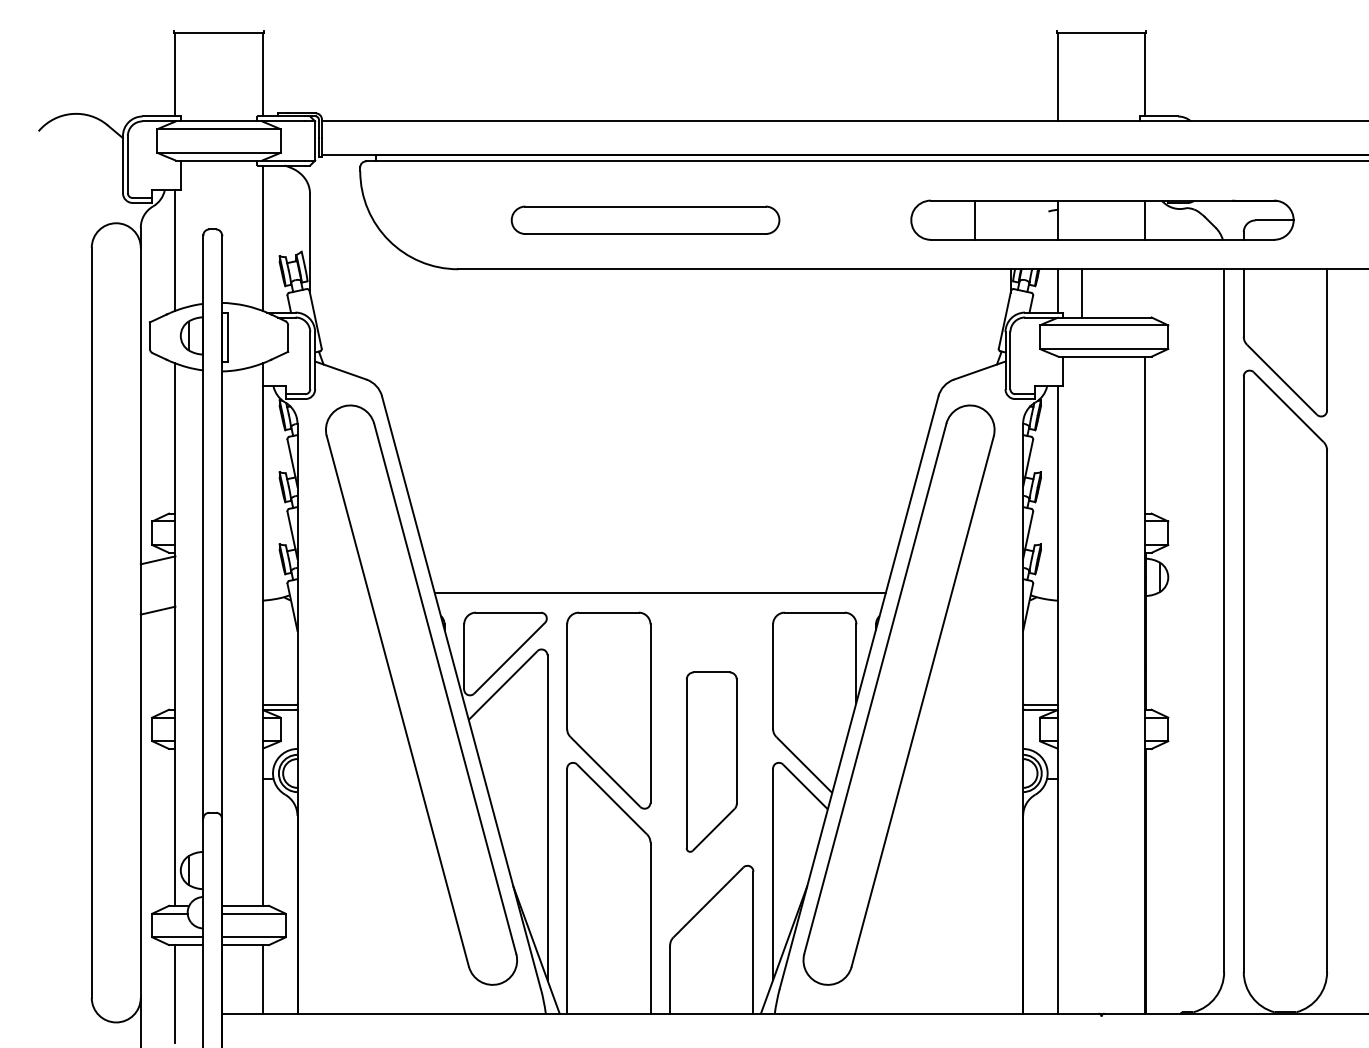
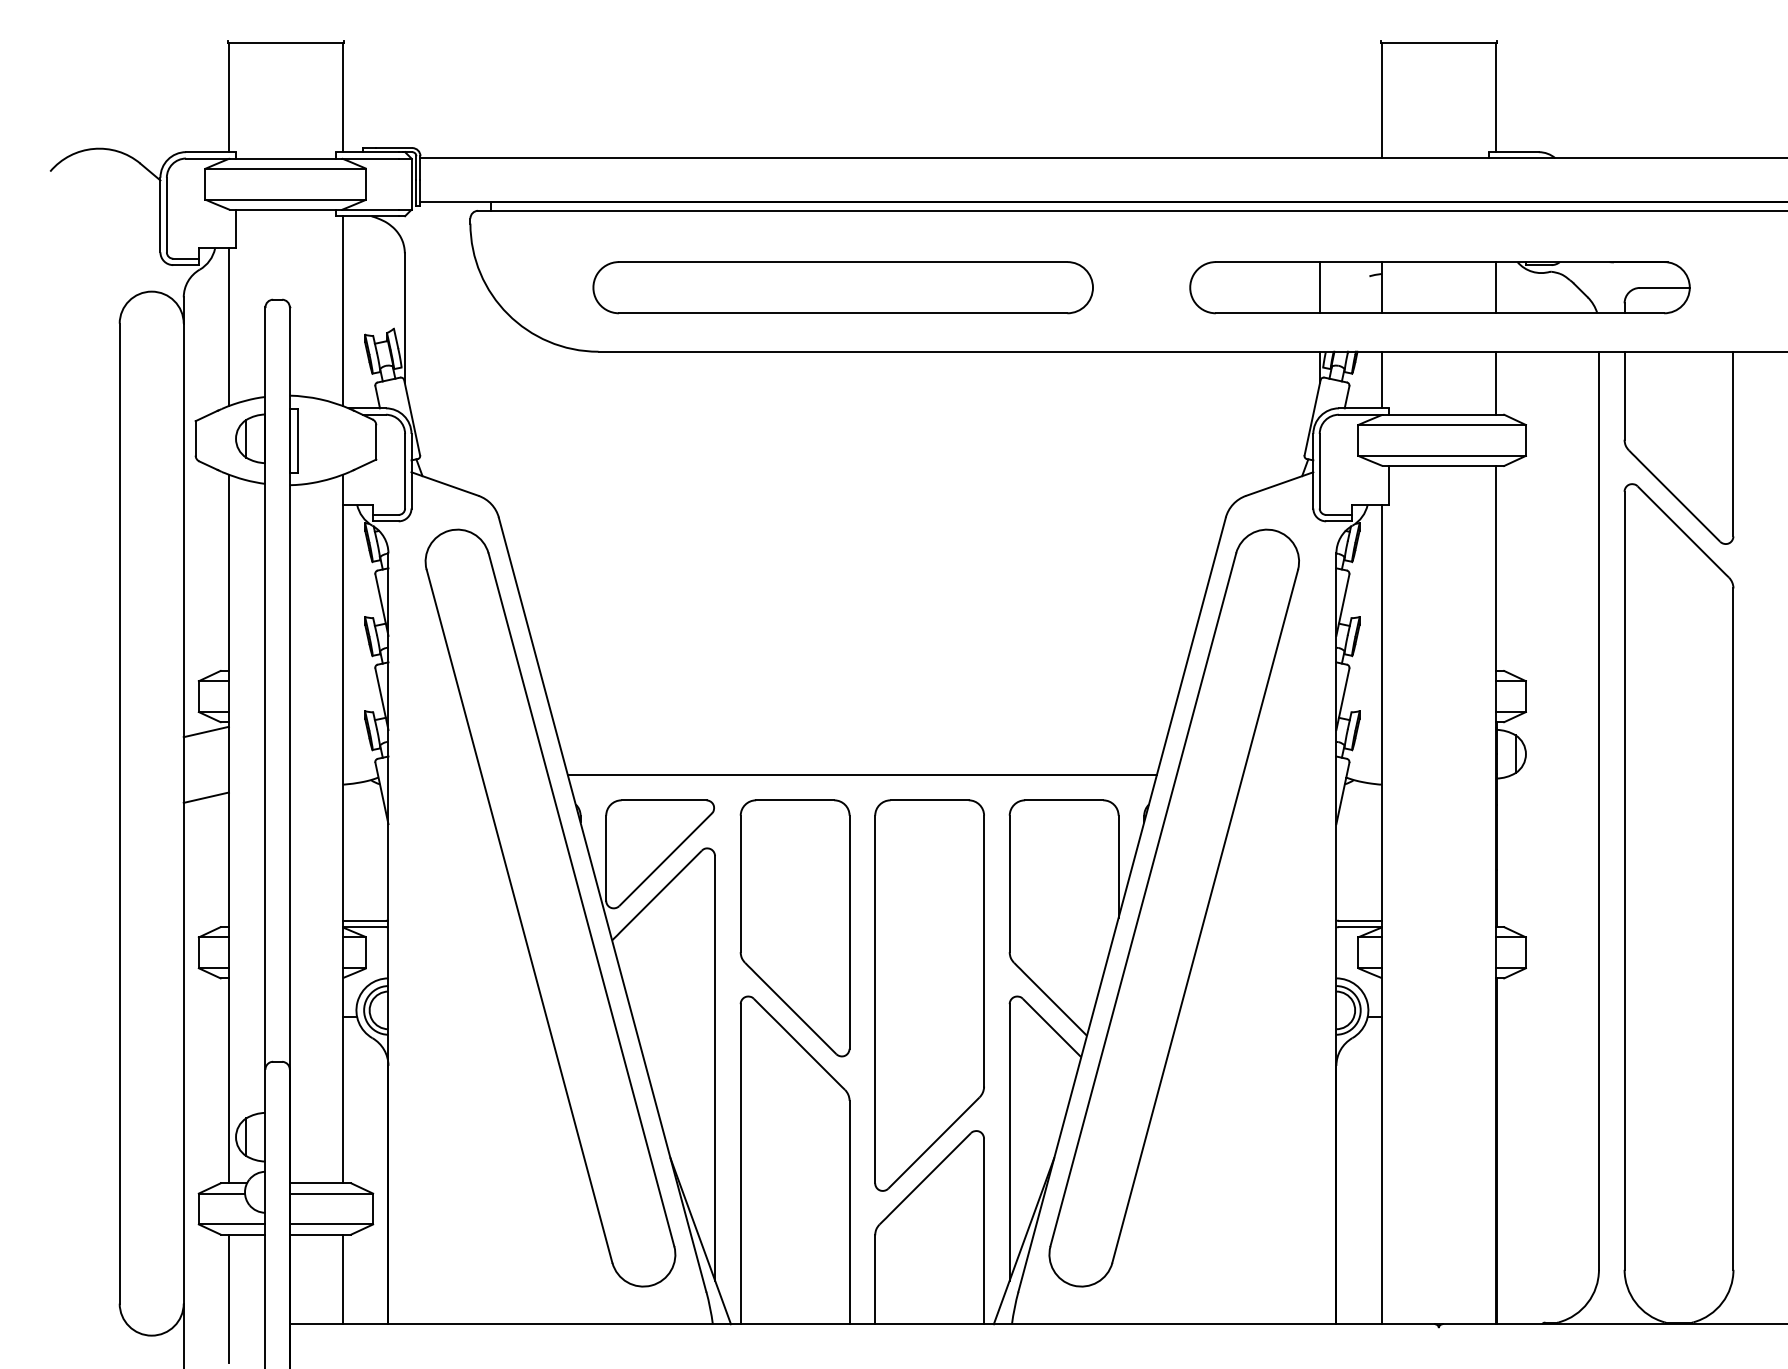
part: (645, 220) -> (842, 287), size x1.43
line: (974, 220) -> (1319, 287), moved
line: (1081, 292) -> (1495, 382), moved
part: (711, 762) -> (929, 995), size x1.67

